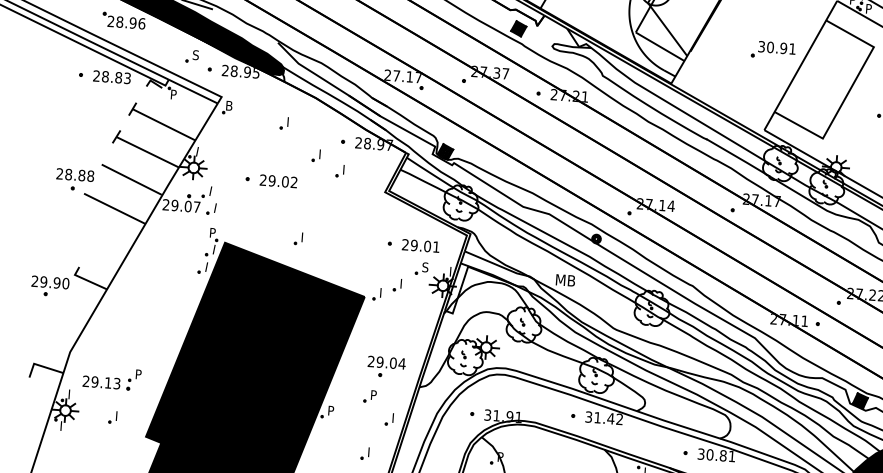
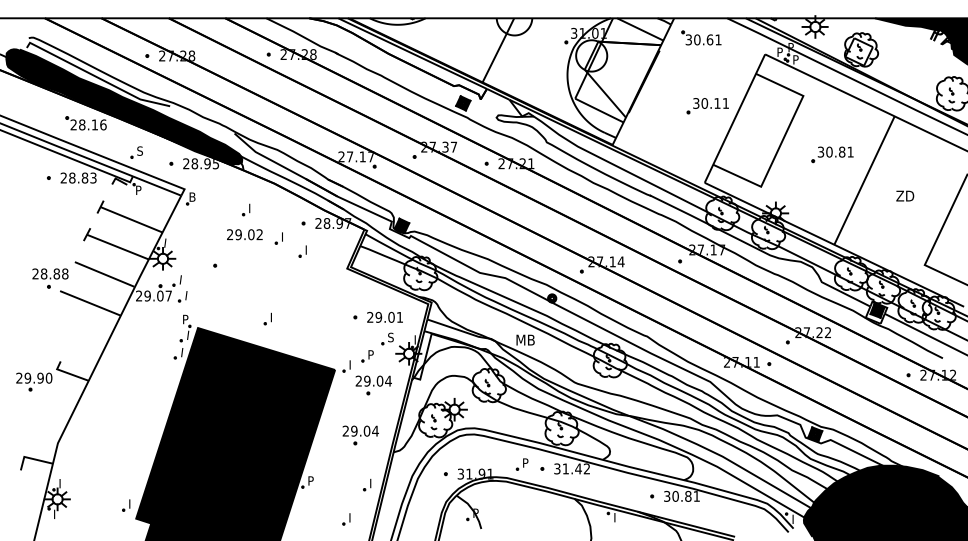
text: (132, 22) -> (94, 124), 28.96 -> 28.16
text: (783, 48) -> (717, 103), 30.91 -> 30.11
part: (192, 56) -> (136, 152), moved
text: (278, 181) -> (244, 234), moved
text: (404, 281) -> (371, 352), I -> P
part: (403, 316) -> (373, 385), added
part: (111, 378) -> (99, 465), removed
part: (369, 396) -> (521, 464), moved
part: (113, 417) -> (126, 505), moved

